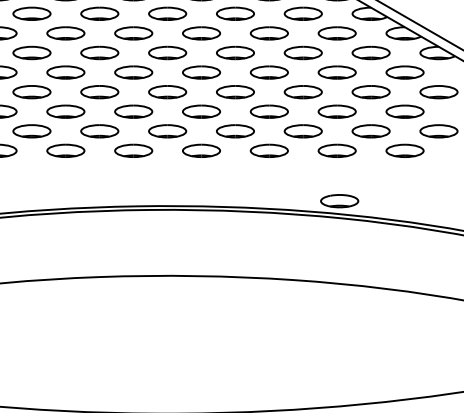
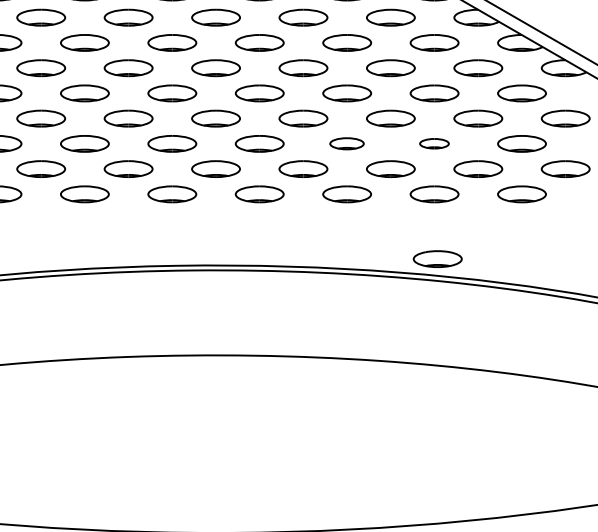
part: (268, 111) -> (346, 143), size x0.7
part: (336, 111) -> (433, 143), size x0.6

